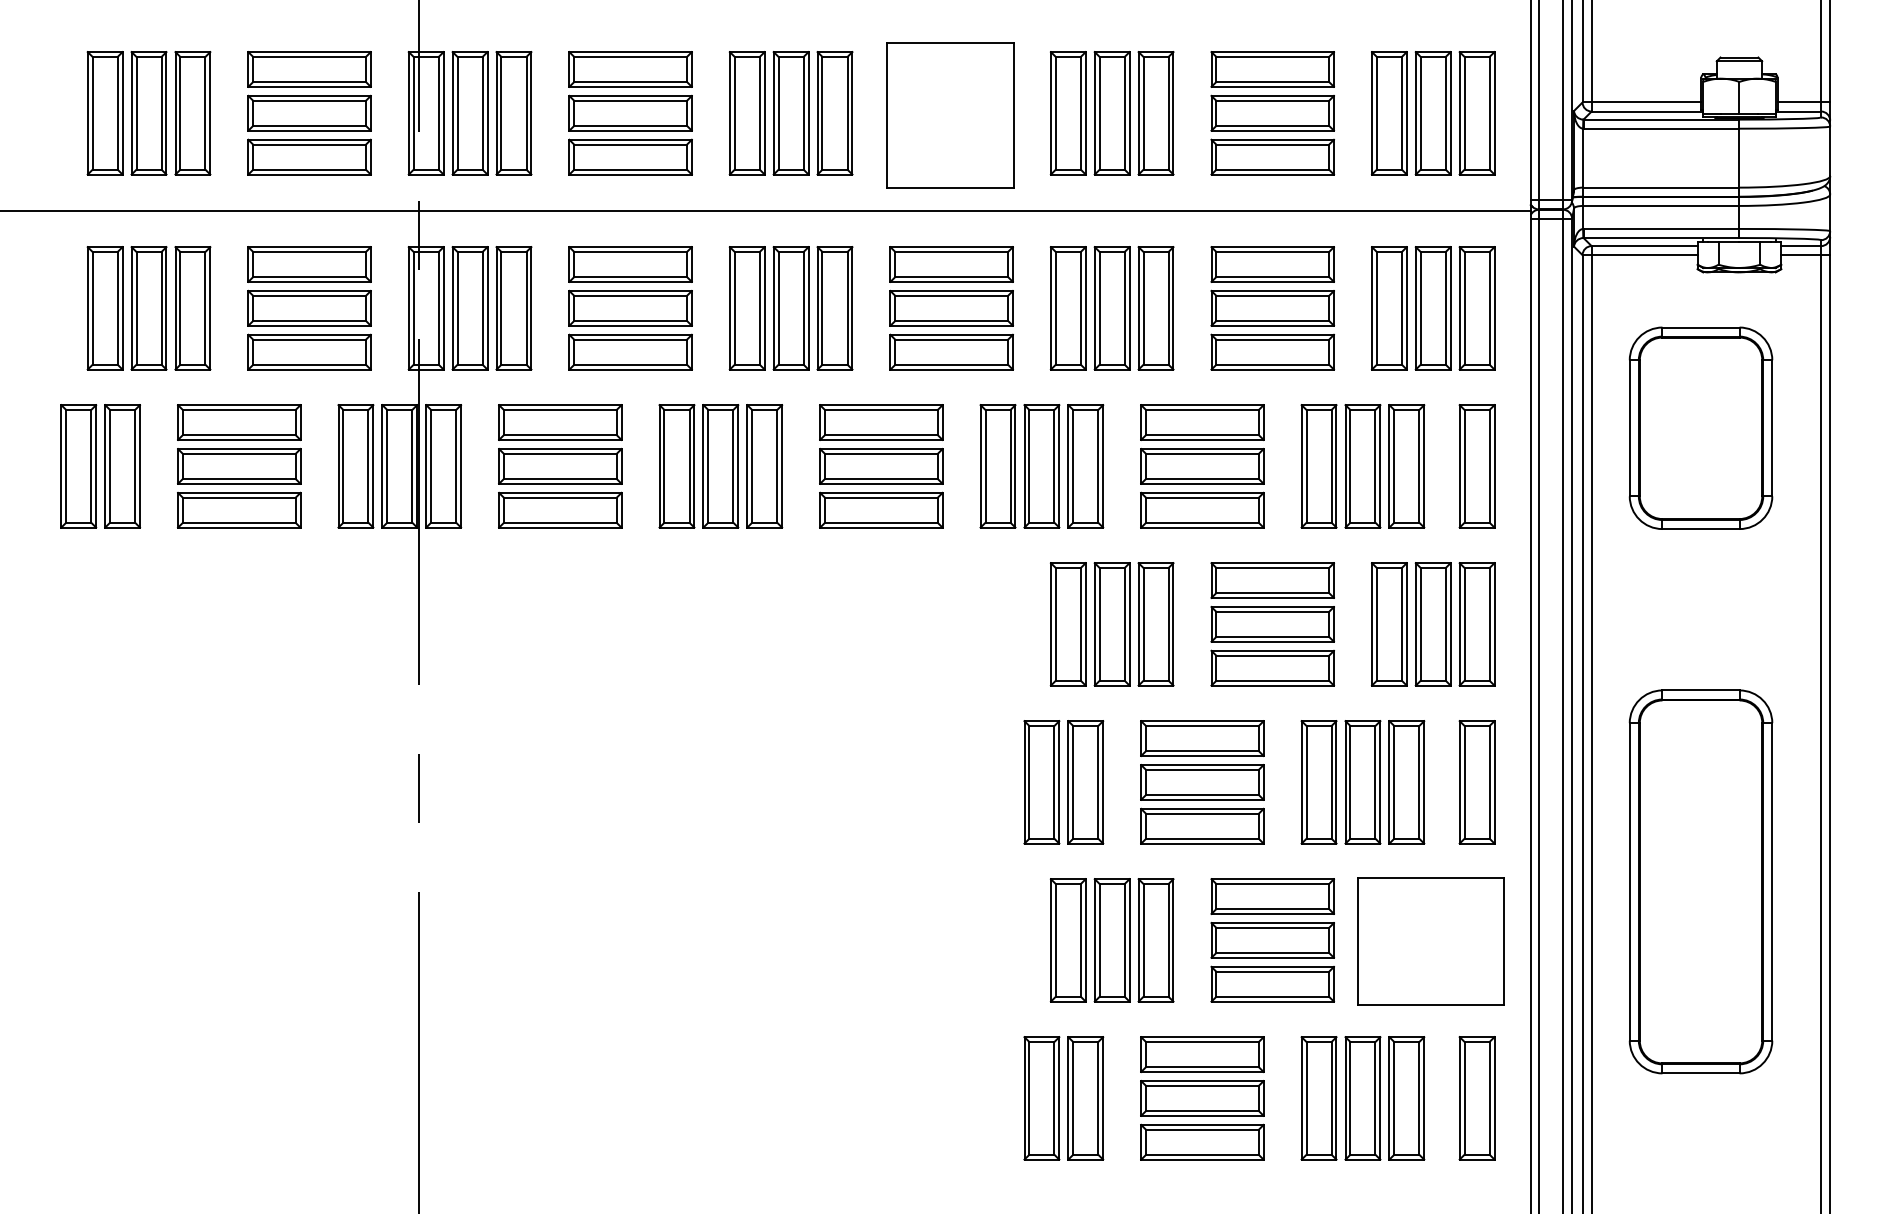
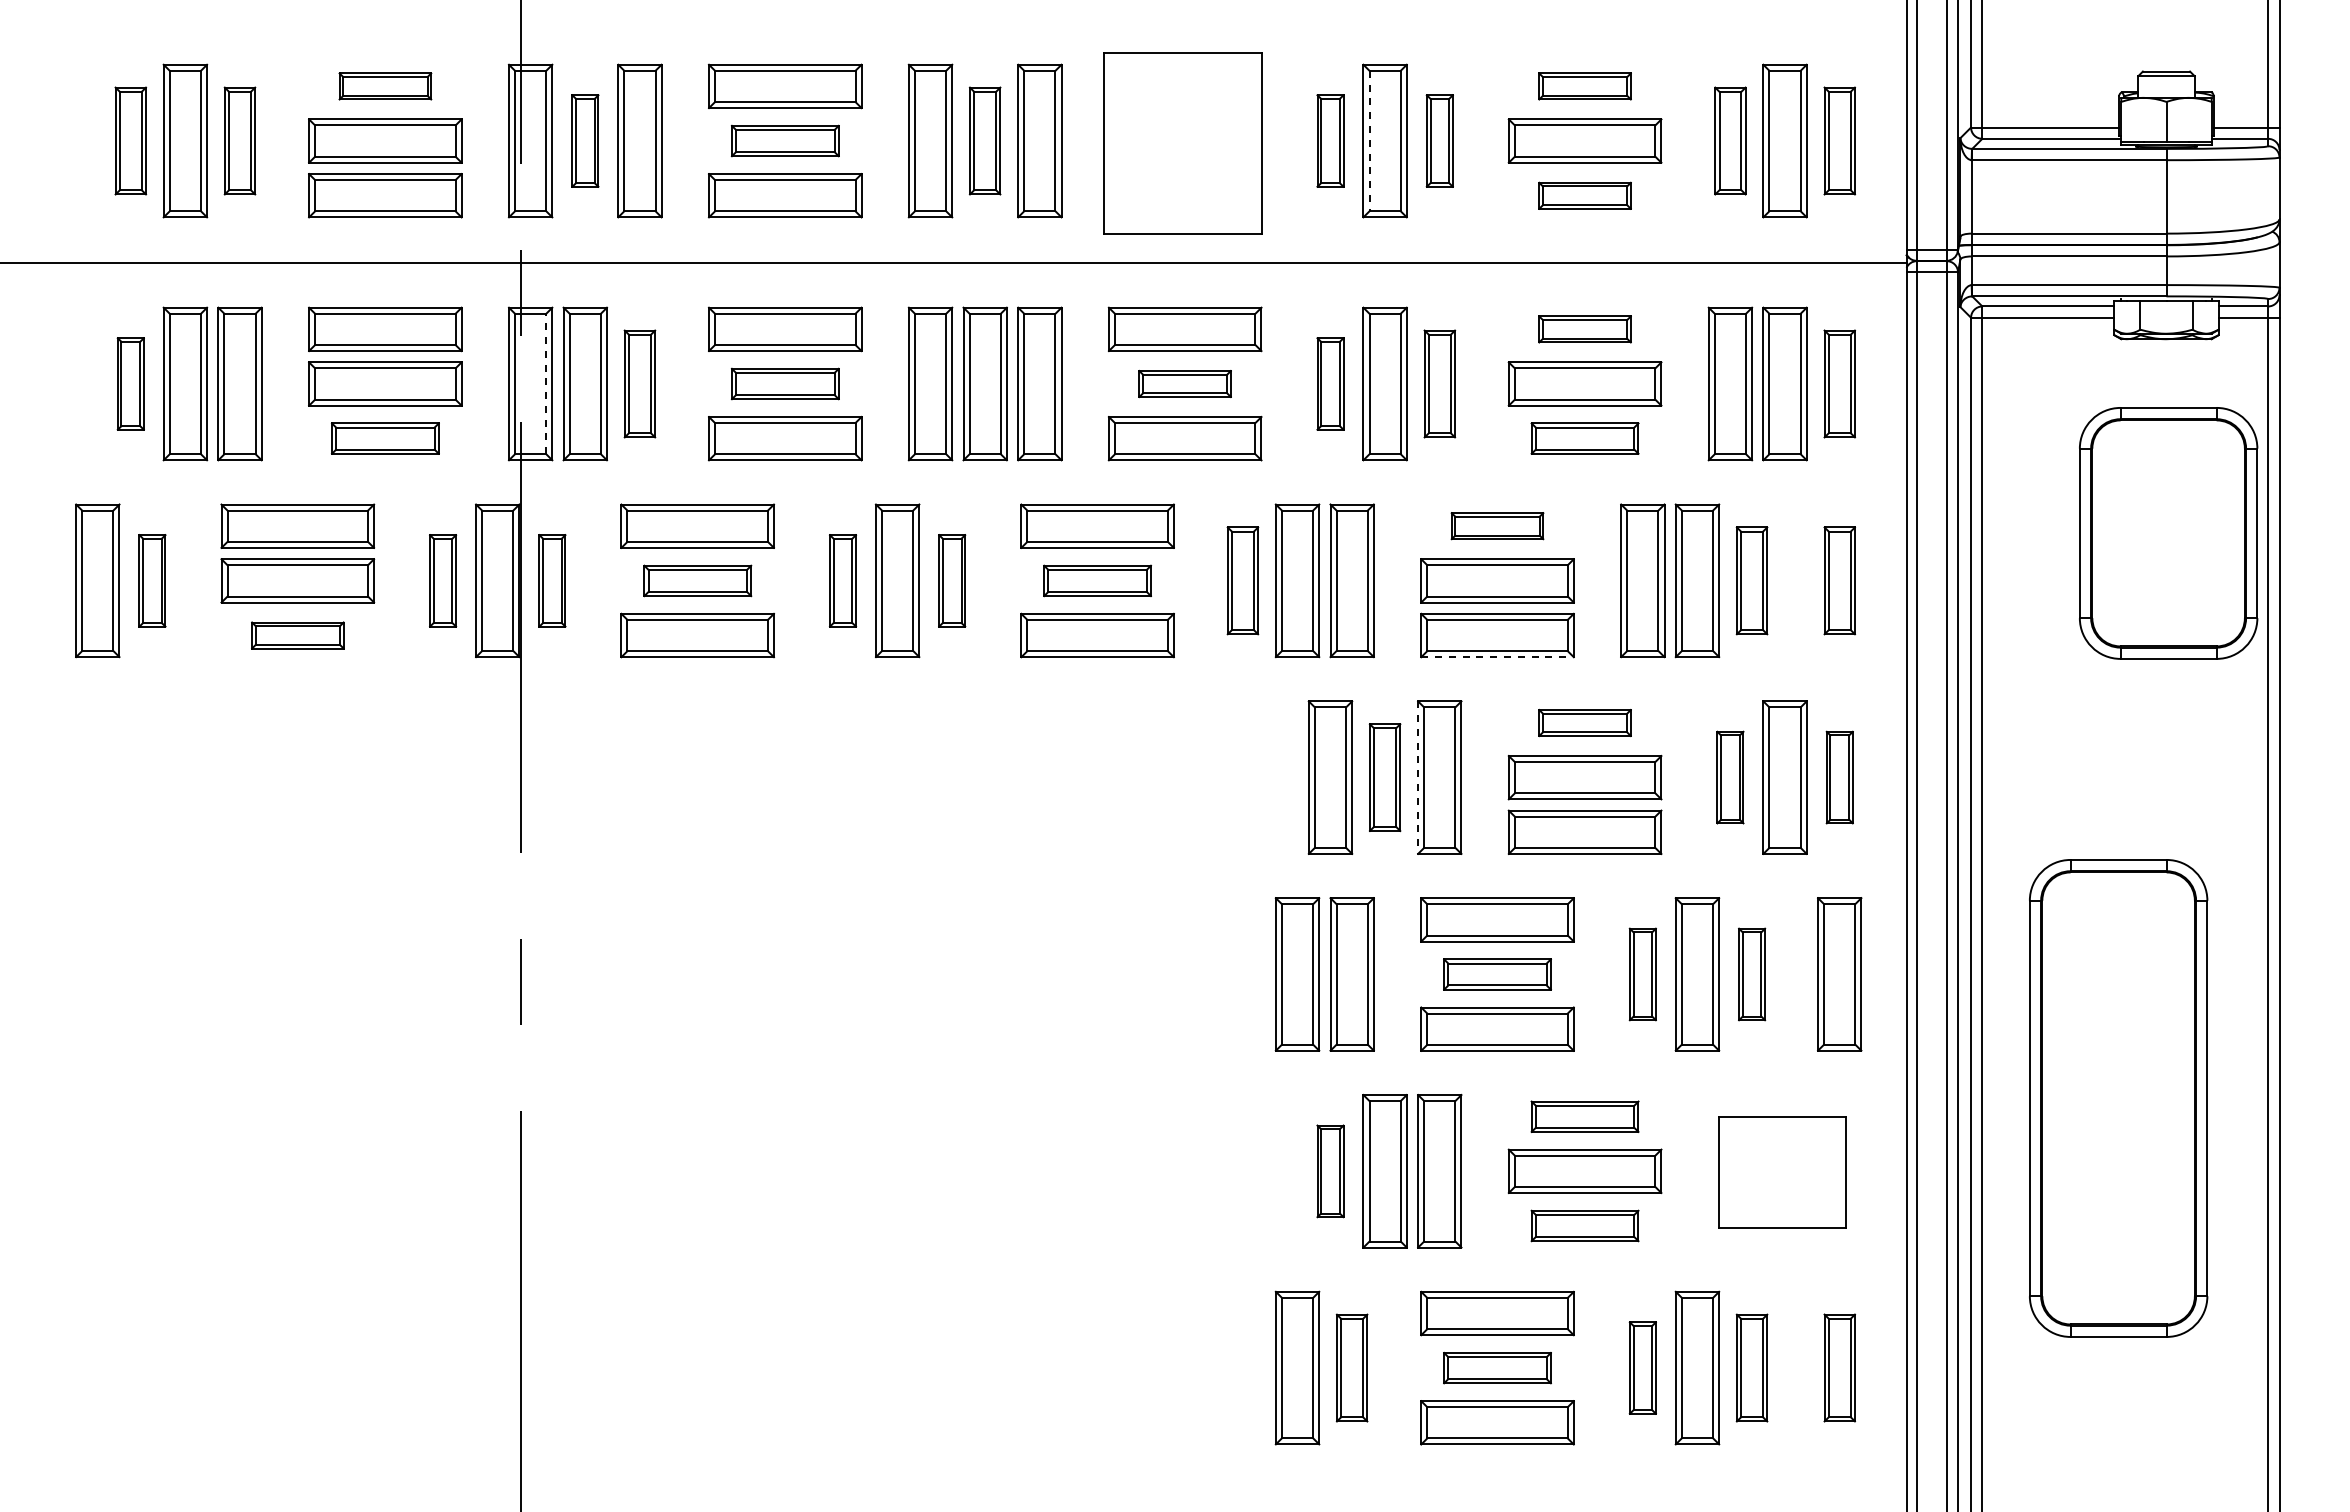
part: (309, 69) -> (385, 86), size x0.6
part: (1272, 69) -> (1584, 86), size x0.6
part: (104, 112) -> (130, 140), size x0.7
part: (192, 112) -> (239, 140), size x0.7
part: (470, 112) -> (585, 140), size x0.6
part: (630, 112) -> (785, 140), size x0.7
part: (790, 112) -> (984, 140), size x0.7
part: (1068, 112) -> (1330, 140), size x0.6
part: (1155, 112) -> (1439, 140), size x0.6
part: (1389, 112) -> (1730, 140), size x0.7
part: (1476, 112) -> (1839, 140), size x0.7
line: (1099, 113) -> (1369, 141), solid -> dashed
part: (1272, 157) -> (1584, 195), size x0.6
part: (1272, 264) -> (1584, 329), size x0.6
part: (104, 307) -> (130, 383), size x0.6
line: (438, 307) -> (546, 383), solid -> dashed
part: (513, 307) -> (639, 383), size x0.7
part: (630, 307) -> (785, 383), size x0.7
part: (951, 307) -> (1184, 383), size x0.6
part: (1068, 307) -> (1330, 383), size x0.6
part: (1155, 307) -> (1439, 383), size x0.7
part: (1476, 307) -> (1839, 383), size x0.7
part: (309, 352) -> (385, 438), size x0.7
part: (1272, 352) -> (1584, 438), size x0.7
part: (1202, 421) -> (1497, 525), size x0.6
part: (1700, 428) -> (2168, 533), moved
part: (122, 466) -> (152, 580), size x0.6
part: (355, 466) -> (442, 580), size x0.6
part: (443, 466) -> (552, 580), size x0.6
part: (560, 466) -> (697, 580), size x0.7
part: (676, 466) -> (842, 580), size x0.6
part: (764, 466) -> (951, 580), size x0.6
part: (881, 466) -> (1097, 580), size x0.7
part: (997, 466) -> (1242, 580), size x0.7
part: (1406, 466) -> (1751, 580), size x0.7
part: (1476, 466) -> (1839, 580), size x0.7
part: (239, 510) -> (297, 635), size x0.6
line: (1203, 527) -> (1498, 657), solid -> dashed
part: (1272, 580) -> (1584, 722), size x0.6
part: (1111, 624) -> (1384, 777), size x0.7
part: (1389, 624) -> (1730, 777), size x0.6
part: (1476, 624) -> (1839, 777), size x0.6
line: (1138, 625) -> (1418, 778), solid -> dashed
part: (1202, 782) -> (1497, 974), size x0.7
part: (1318, 782) -> (1642, 974), size x0.6
part: (1406, 782) -> (1751, 974), size x0.6
part: (1272, 896) -> (1584, 1116), size x0.7
part: (1068, 940) -> (1330, 1171), size x0.6
part: (1431, 940) -> (1782, 1171), size x0.7
part: (1272, 983) -> (1584, 1225), size x0.7
part: (1085, 1097) -> (1351, 1367), size x0.7
part: (1202, 1097) -> (1497, 1367), size x0.7
part: (1318, 1097) -> (1642, 1367), size x0.6
part: (1406, 1097) -> (1751, 1367), size x0.7
part: (1476, 1097) -> (1839, 1367), size x0.7

